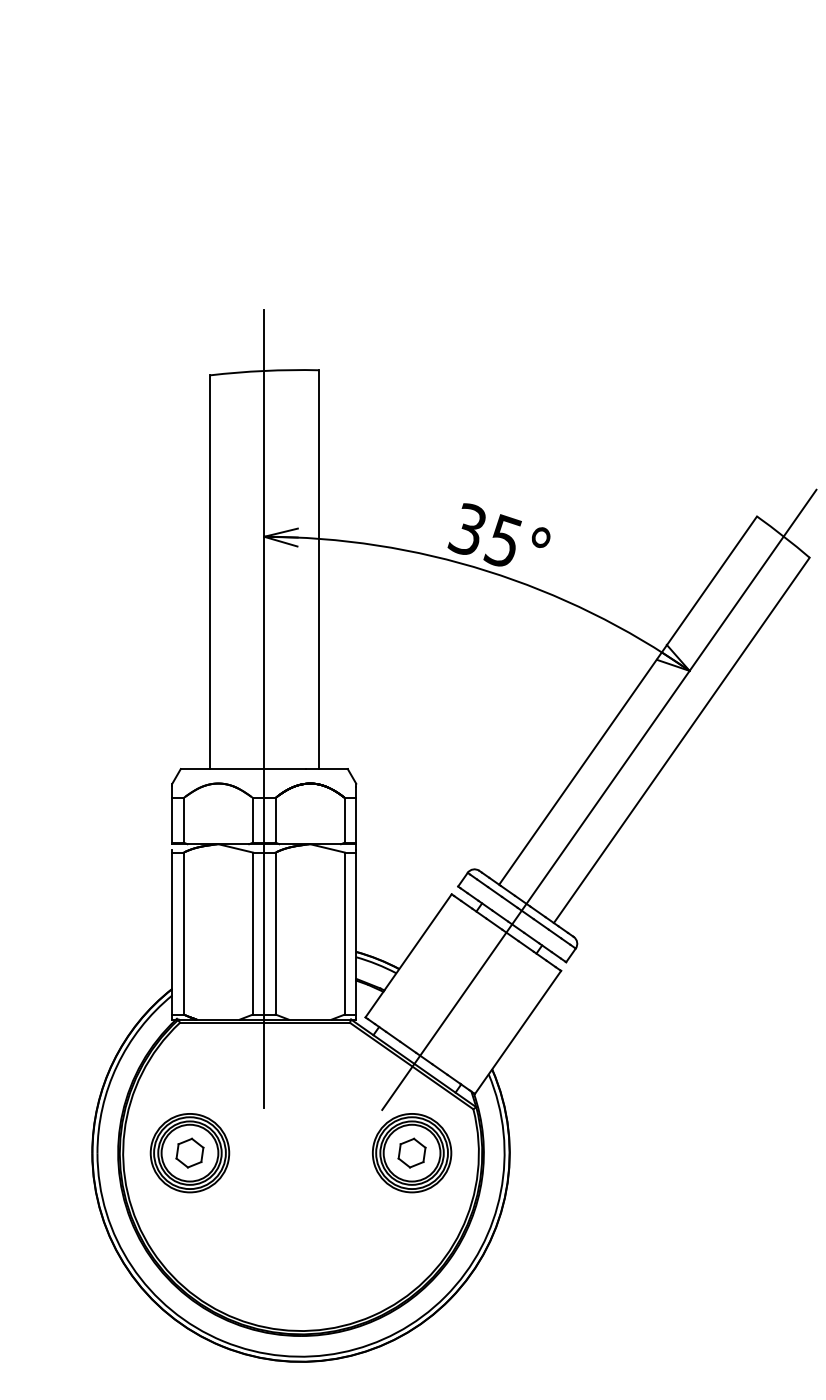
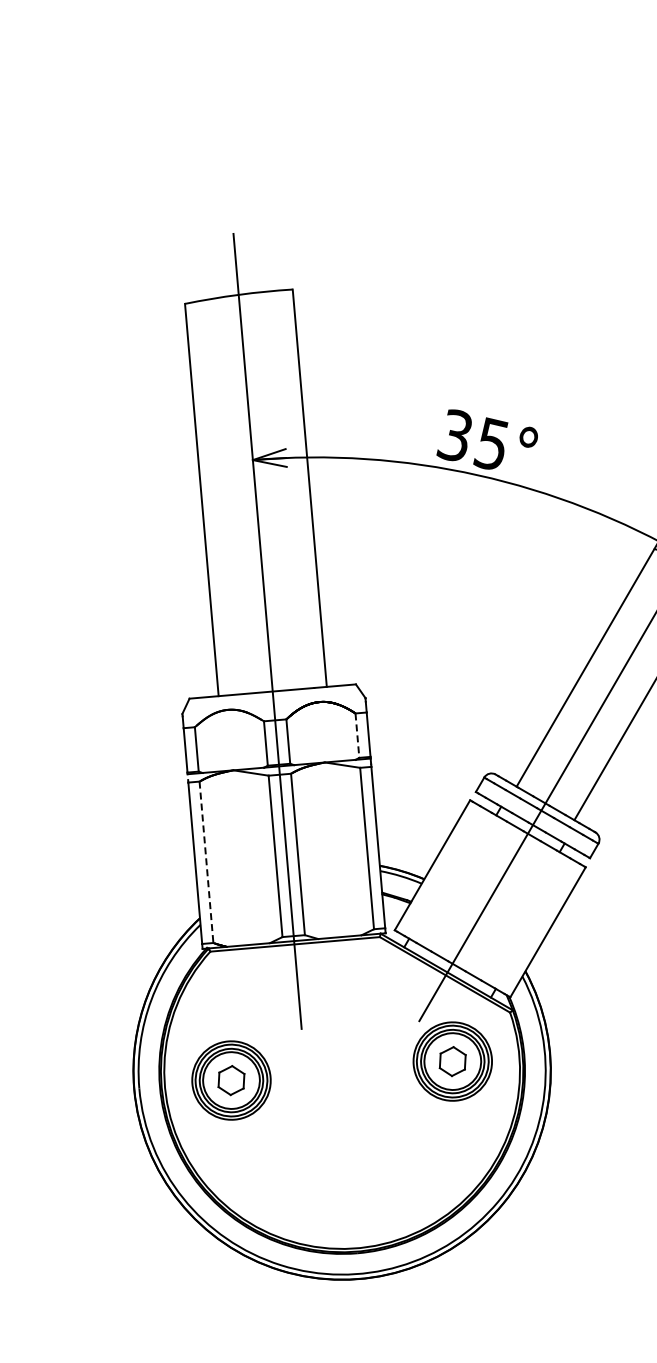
line: (344, 820) -> (357, 735), solid -> dashed
line: (183, 933) -> (206, 862), solid -> dashed

